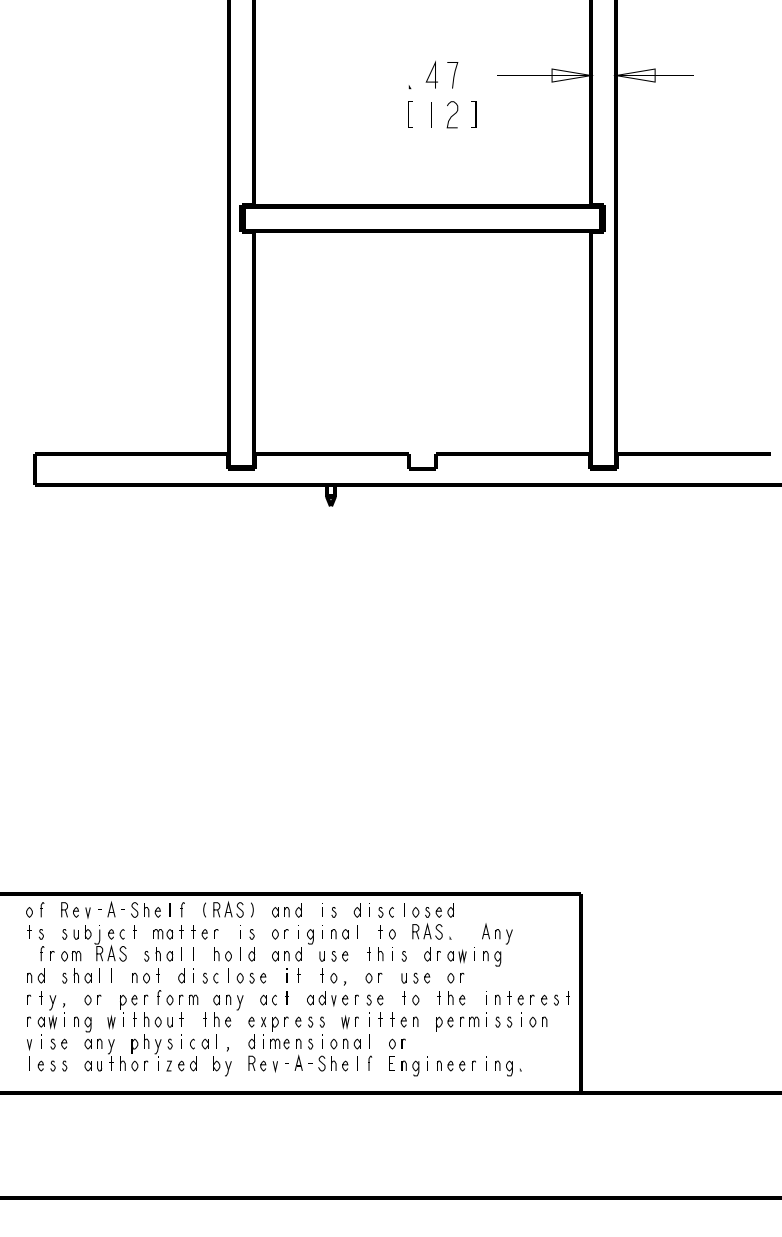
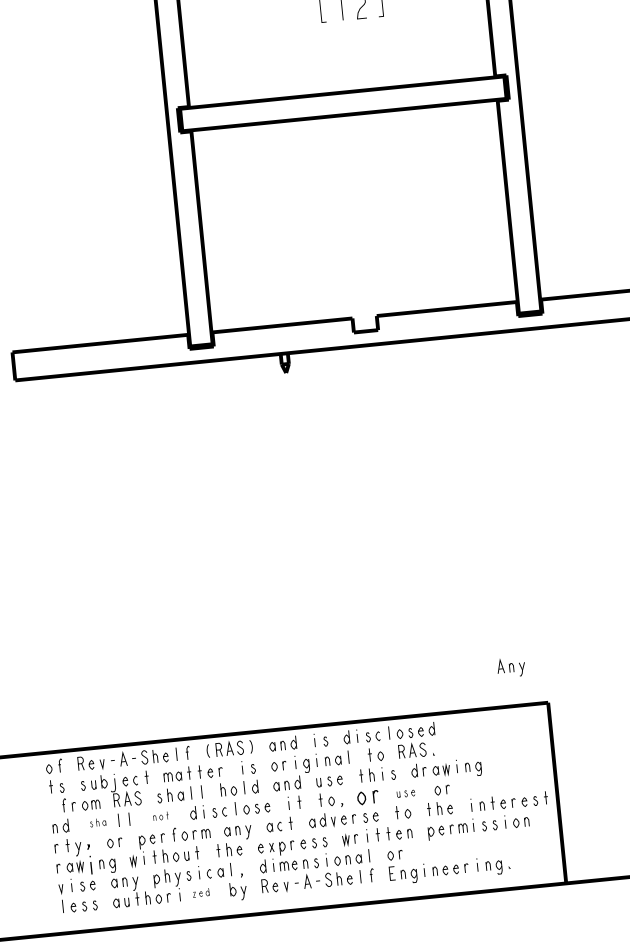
part: (497, 933) -> (511, 667), moved
part: (76, 975) -> (97, 822), size x0.6
part: (145, 975) -> (160, 815), size x0.6
part: (373, 977) -> (367, 797), size x1.4
part: (415, 977) -> (405, 793), size x0.7
part: (64, 1014) -> (90, 858), size x1.4
part: (181, 1063) -> (200, 892), size x0.6

